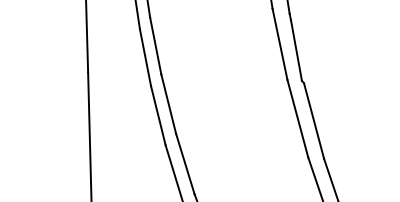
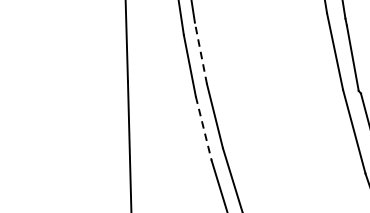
line: (155, 45) -> (200, 52), solid -> dashed
line: (158, 115) -> (203, 128), solid -> dashed

